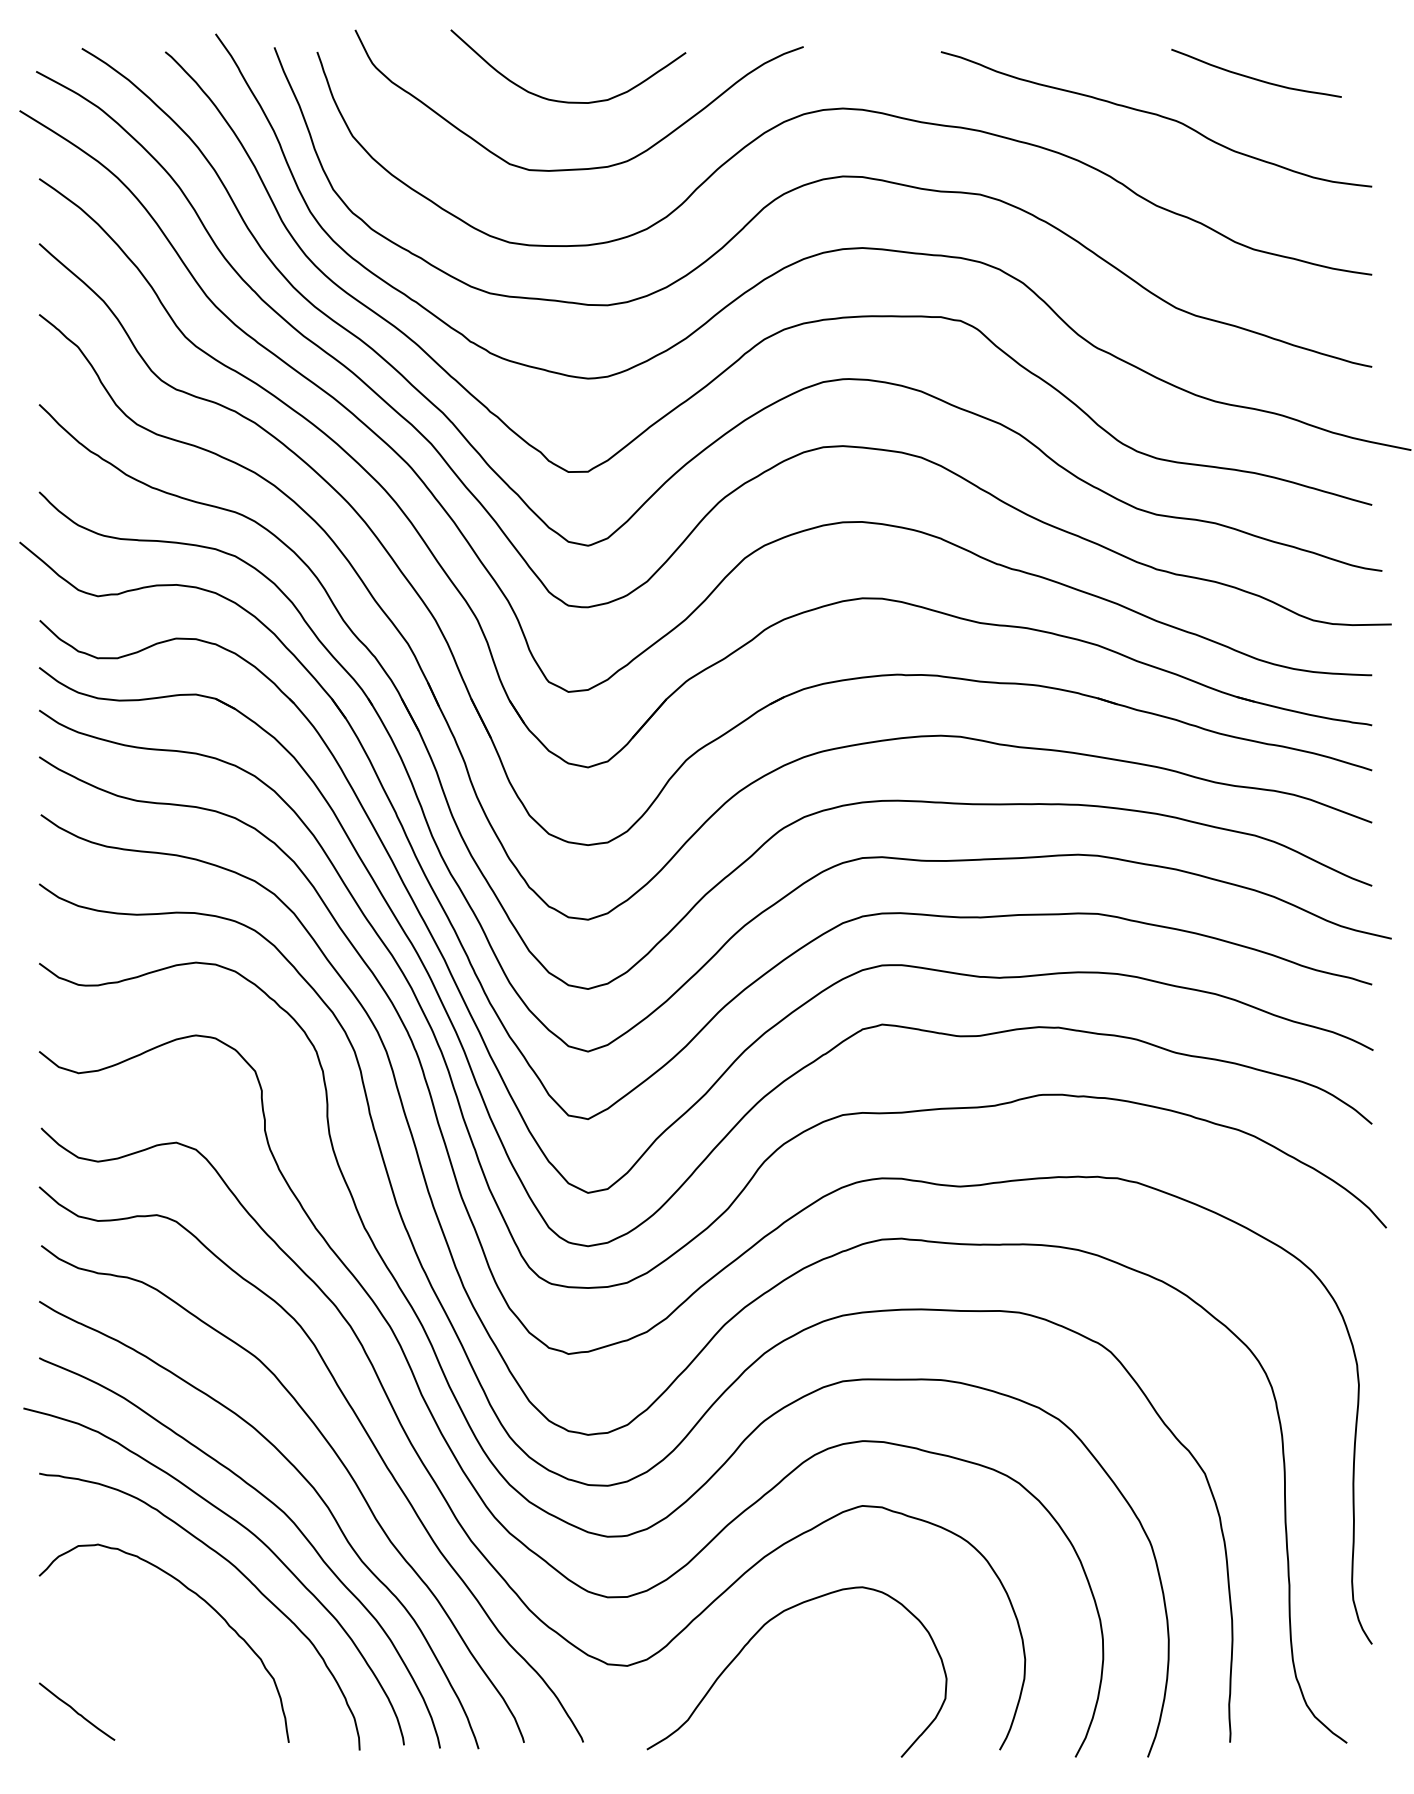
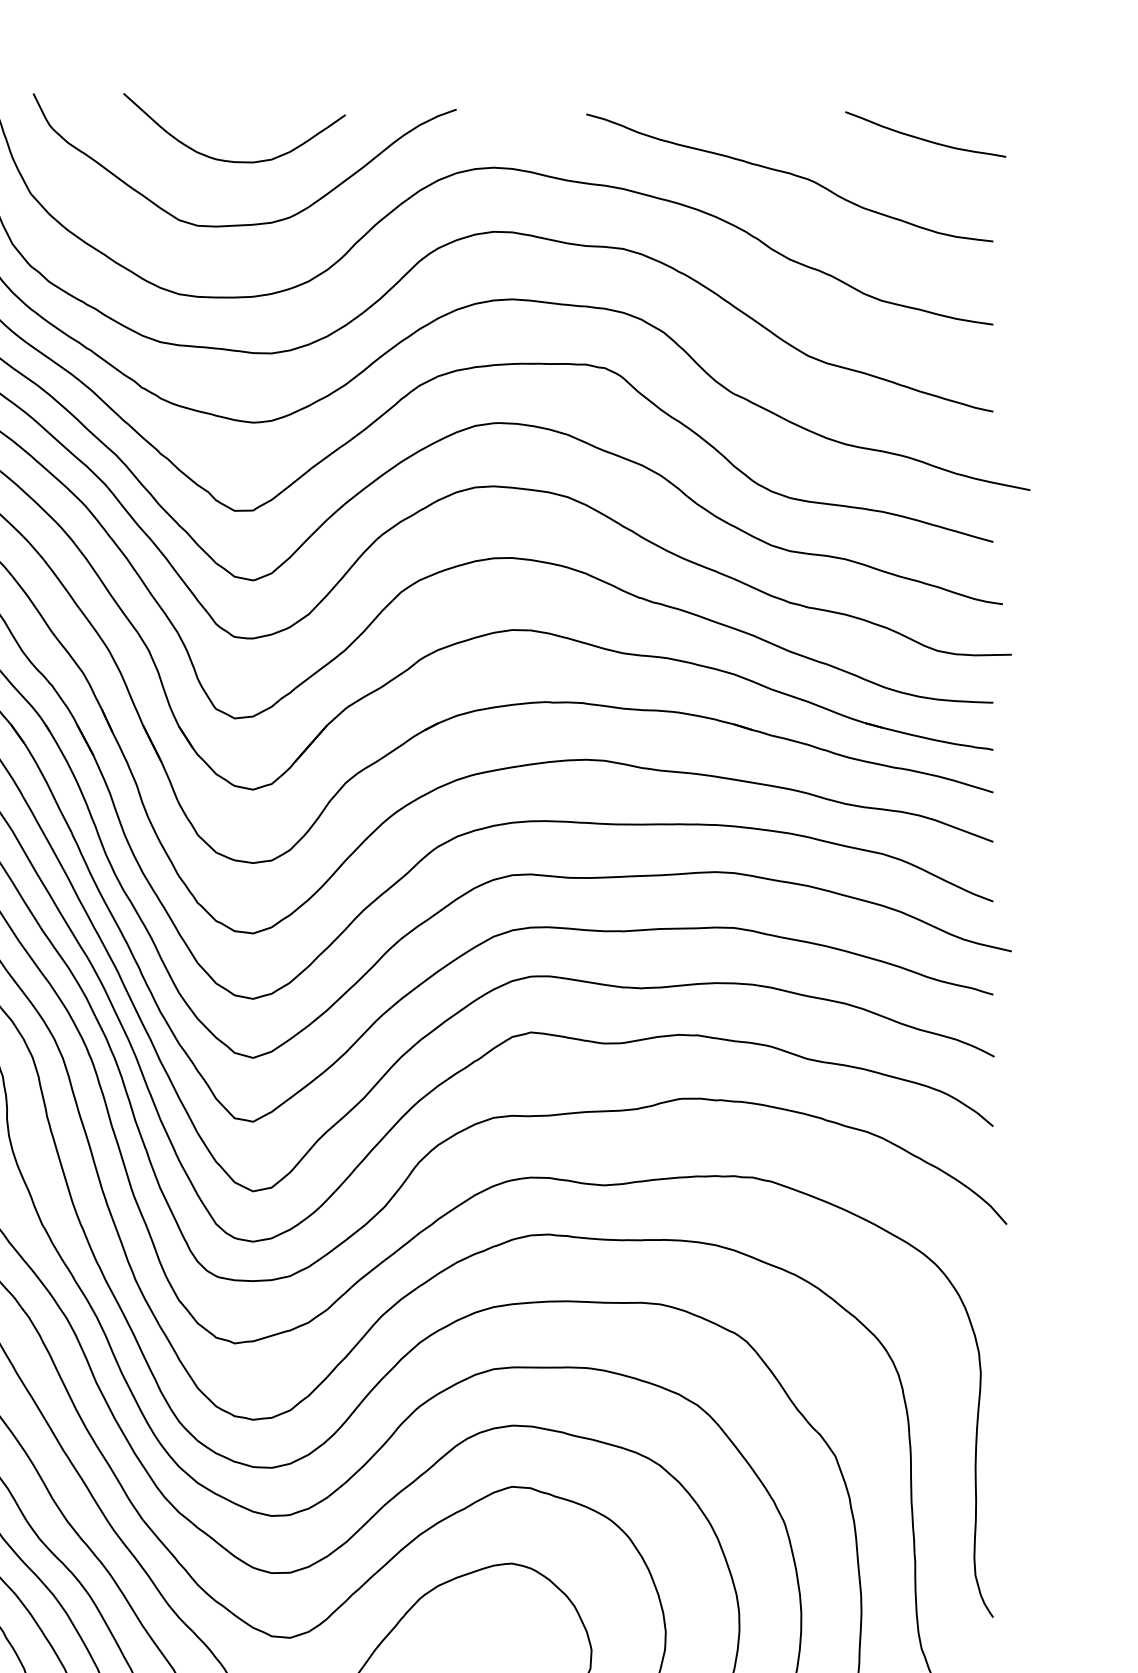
curve: (1253, 77) -> (922, 138), moved

